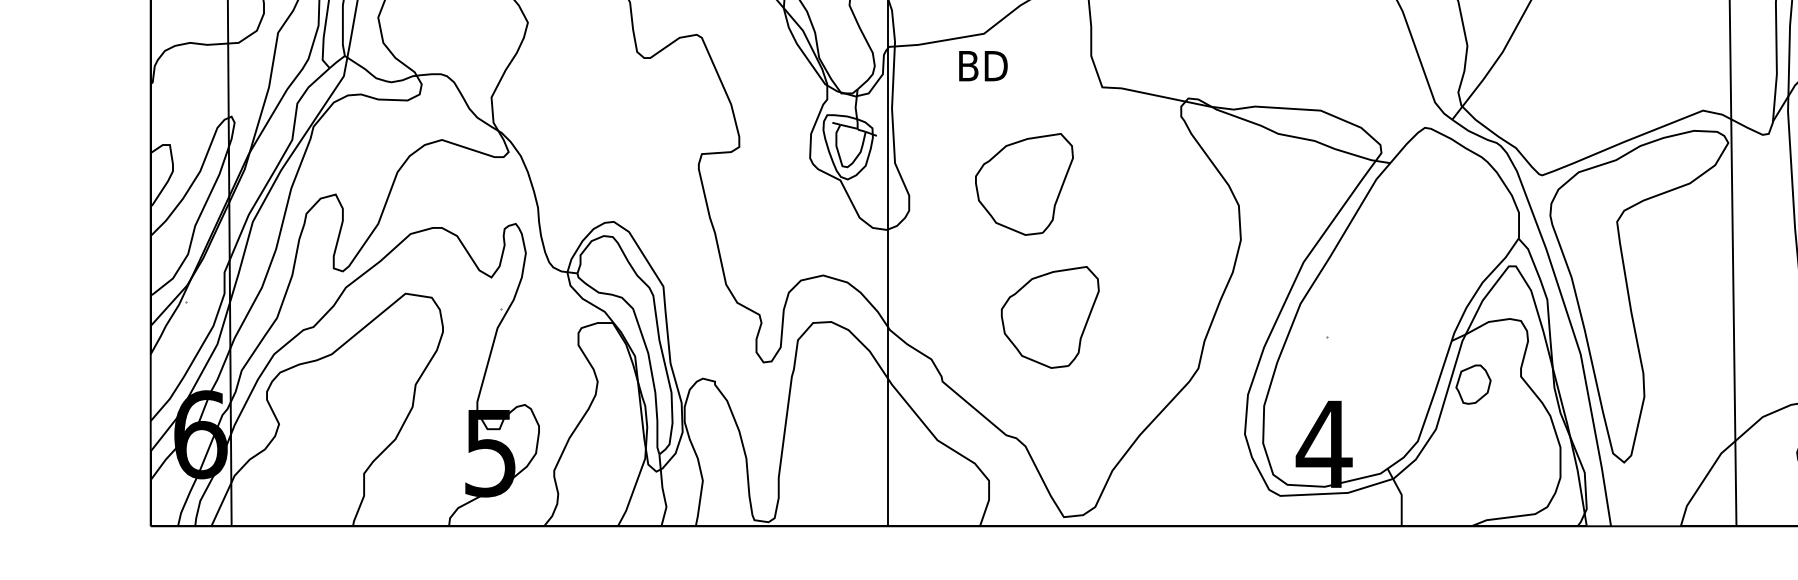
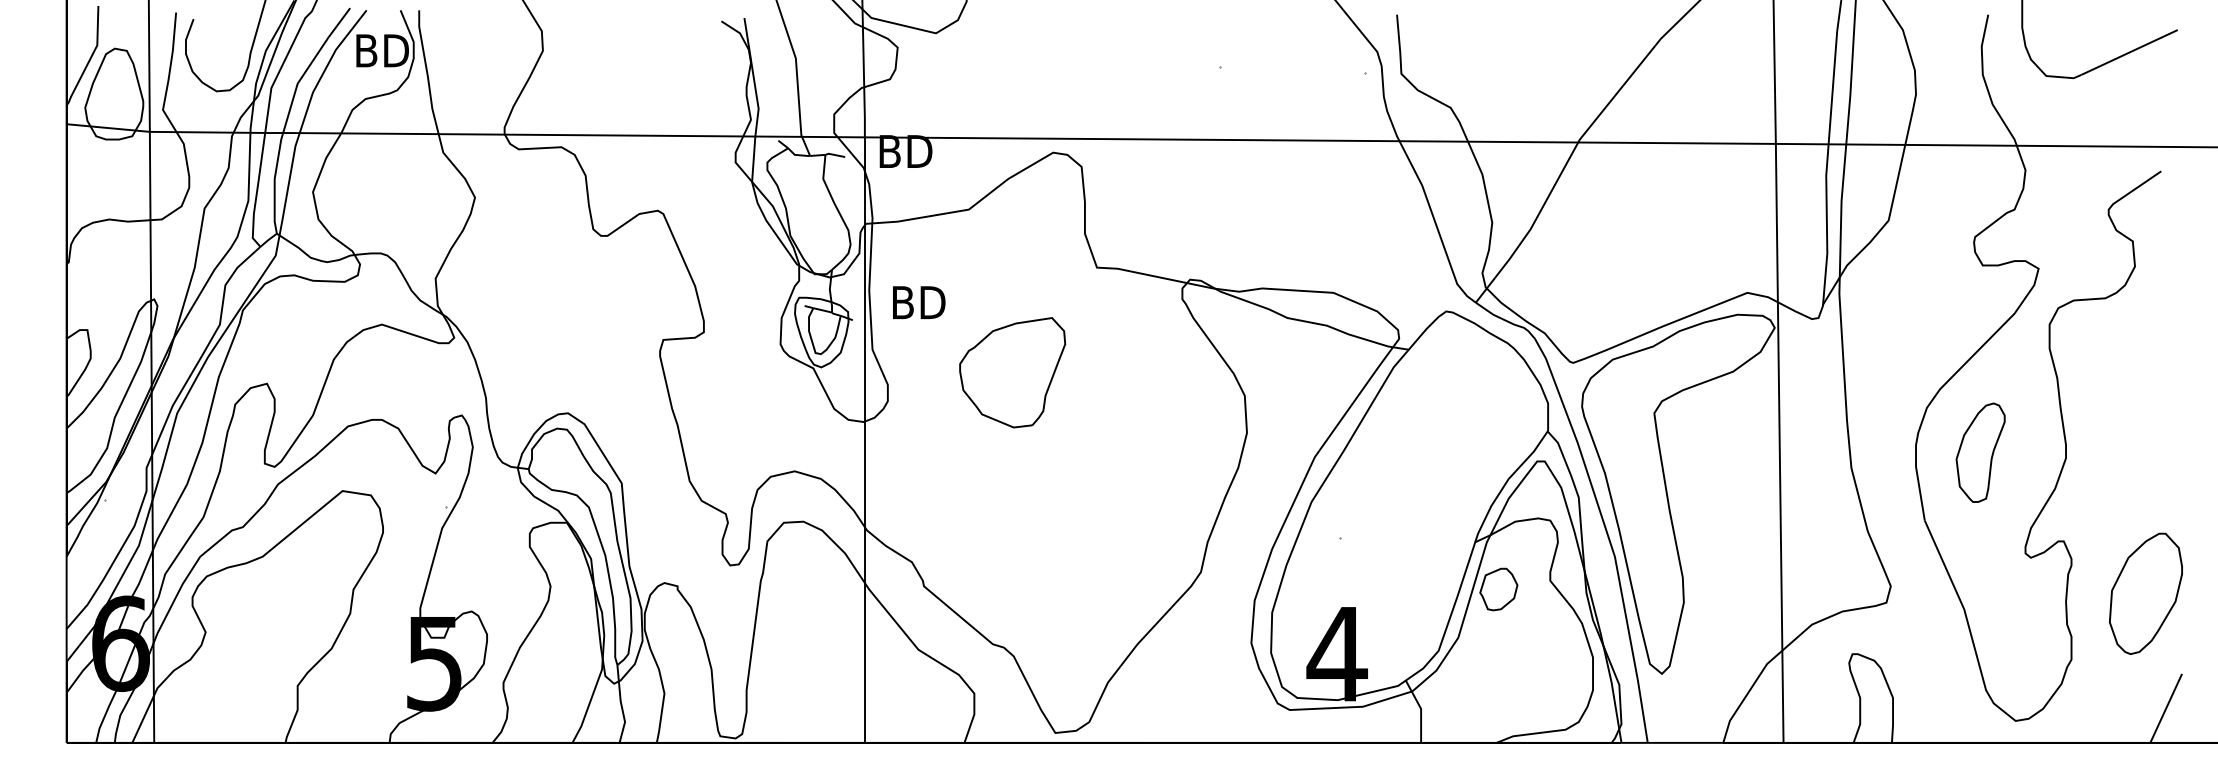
text: (983, 65) -> (919, 302), moved
part: (1050, 317) -> (1040, 516), removed

